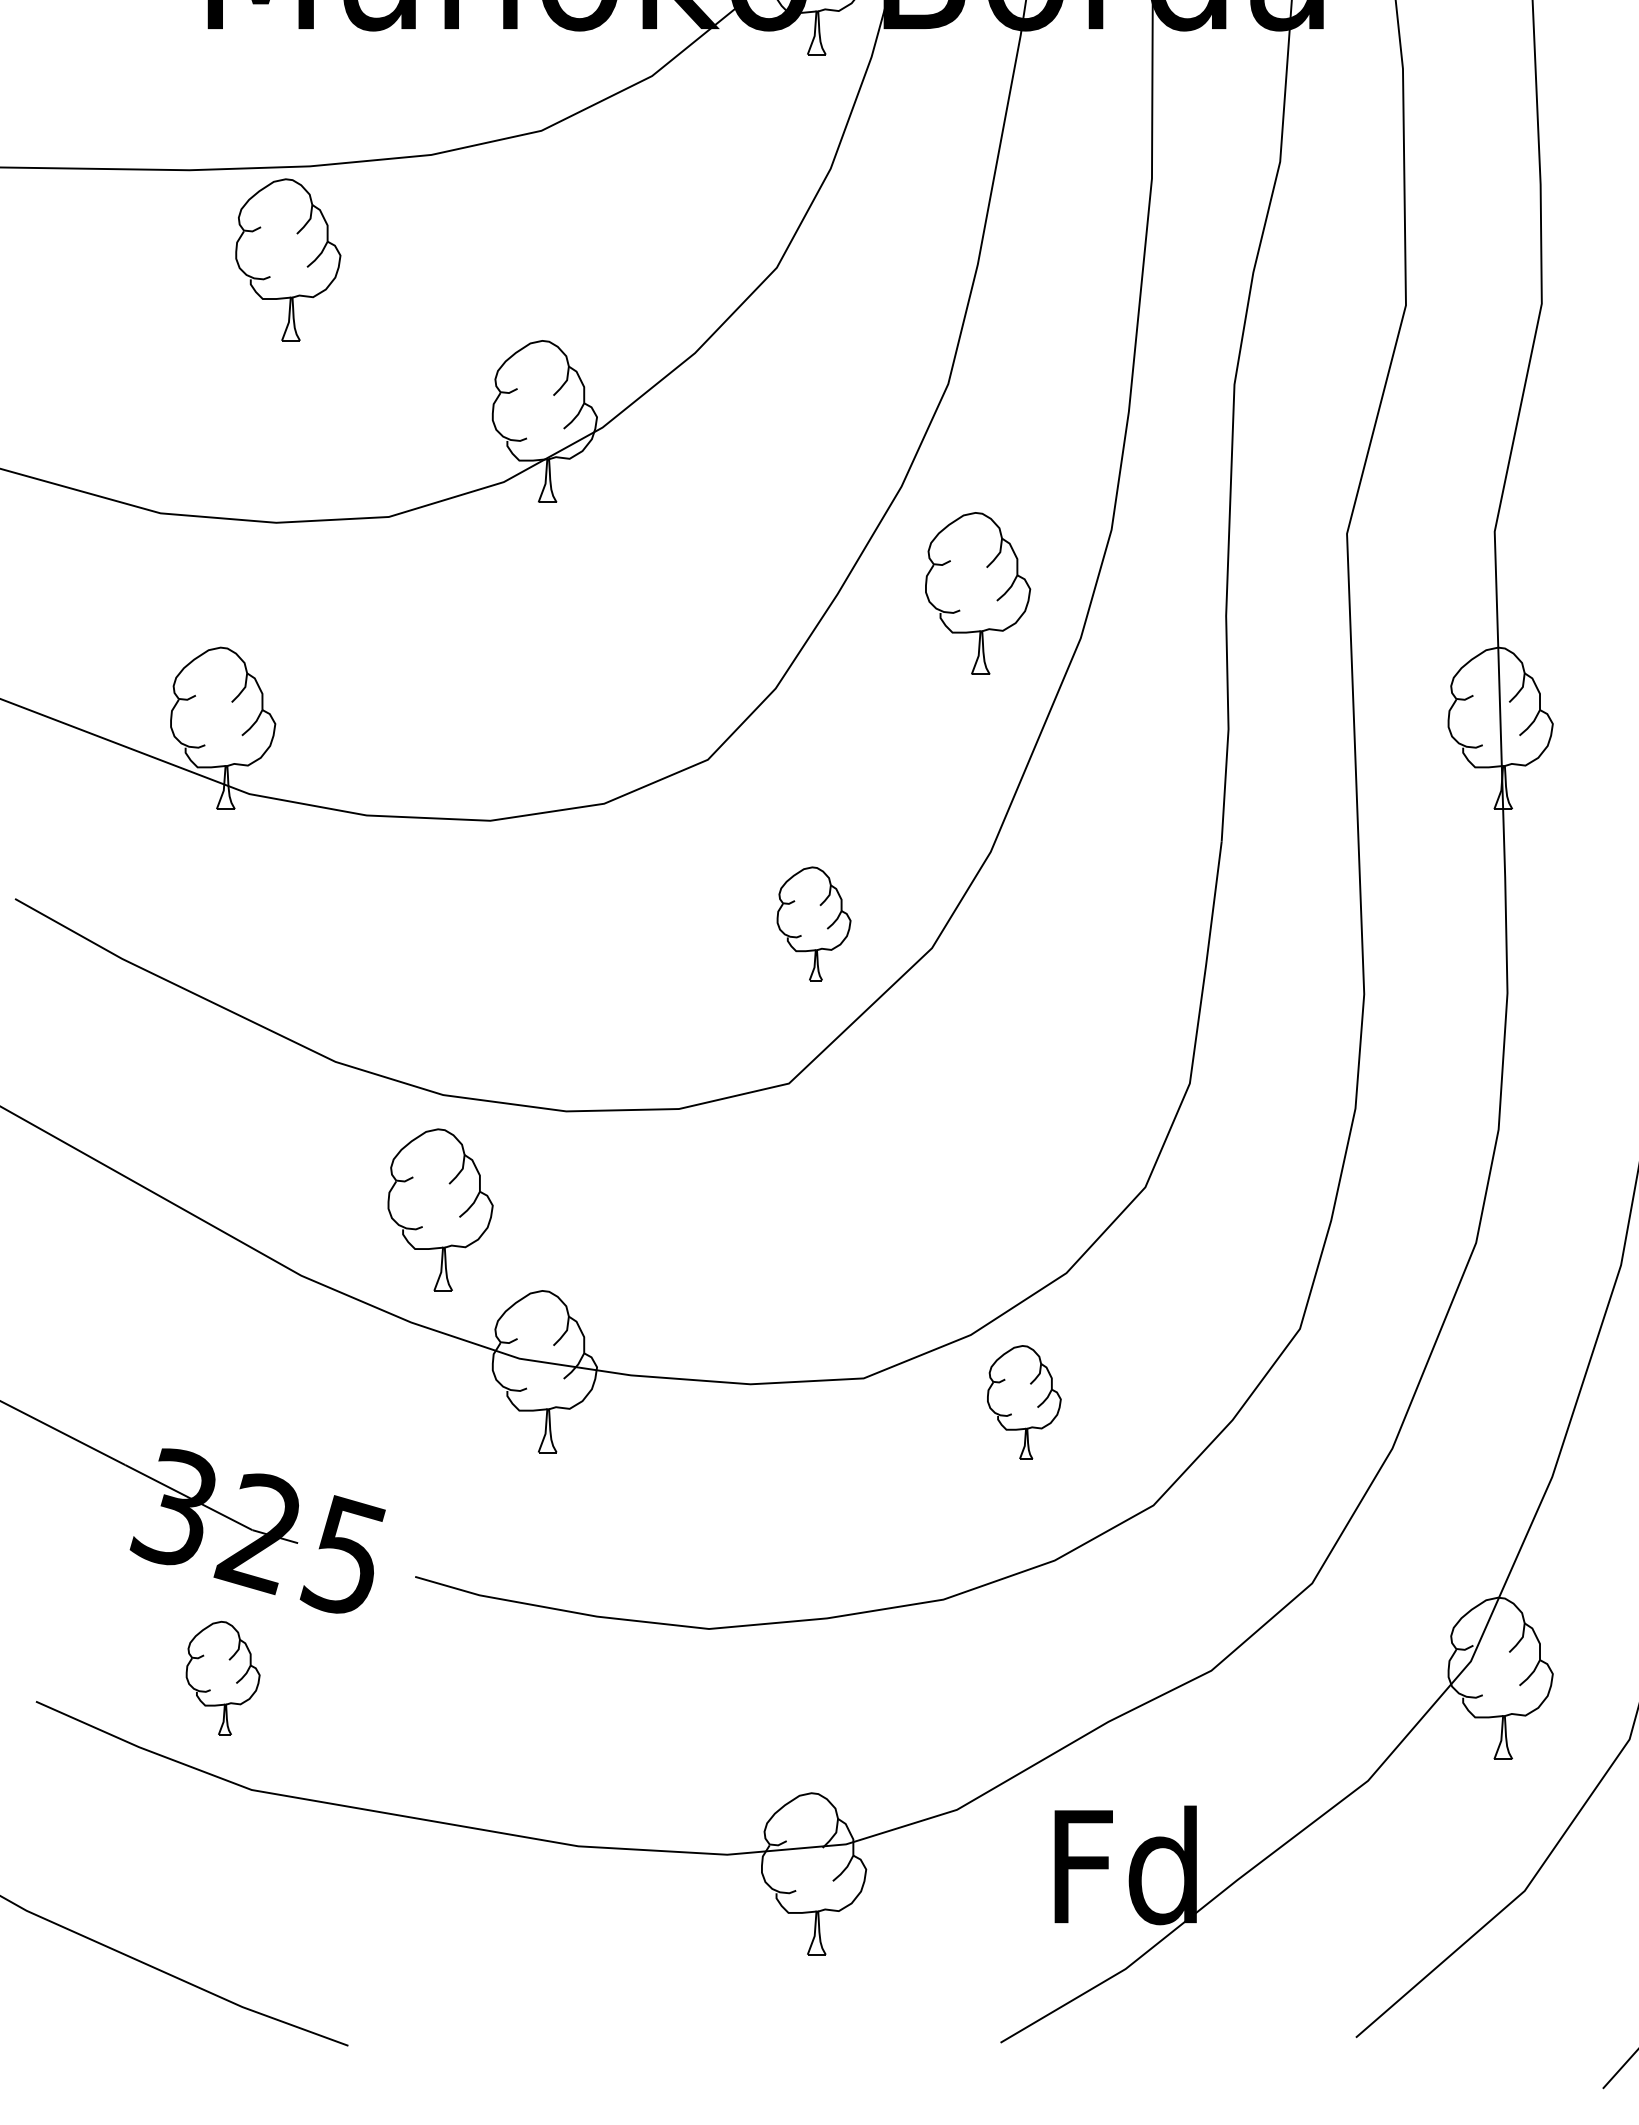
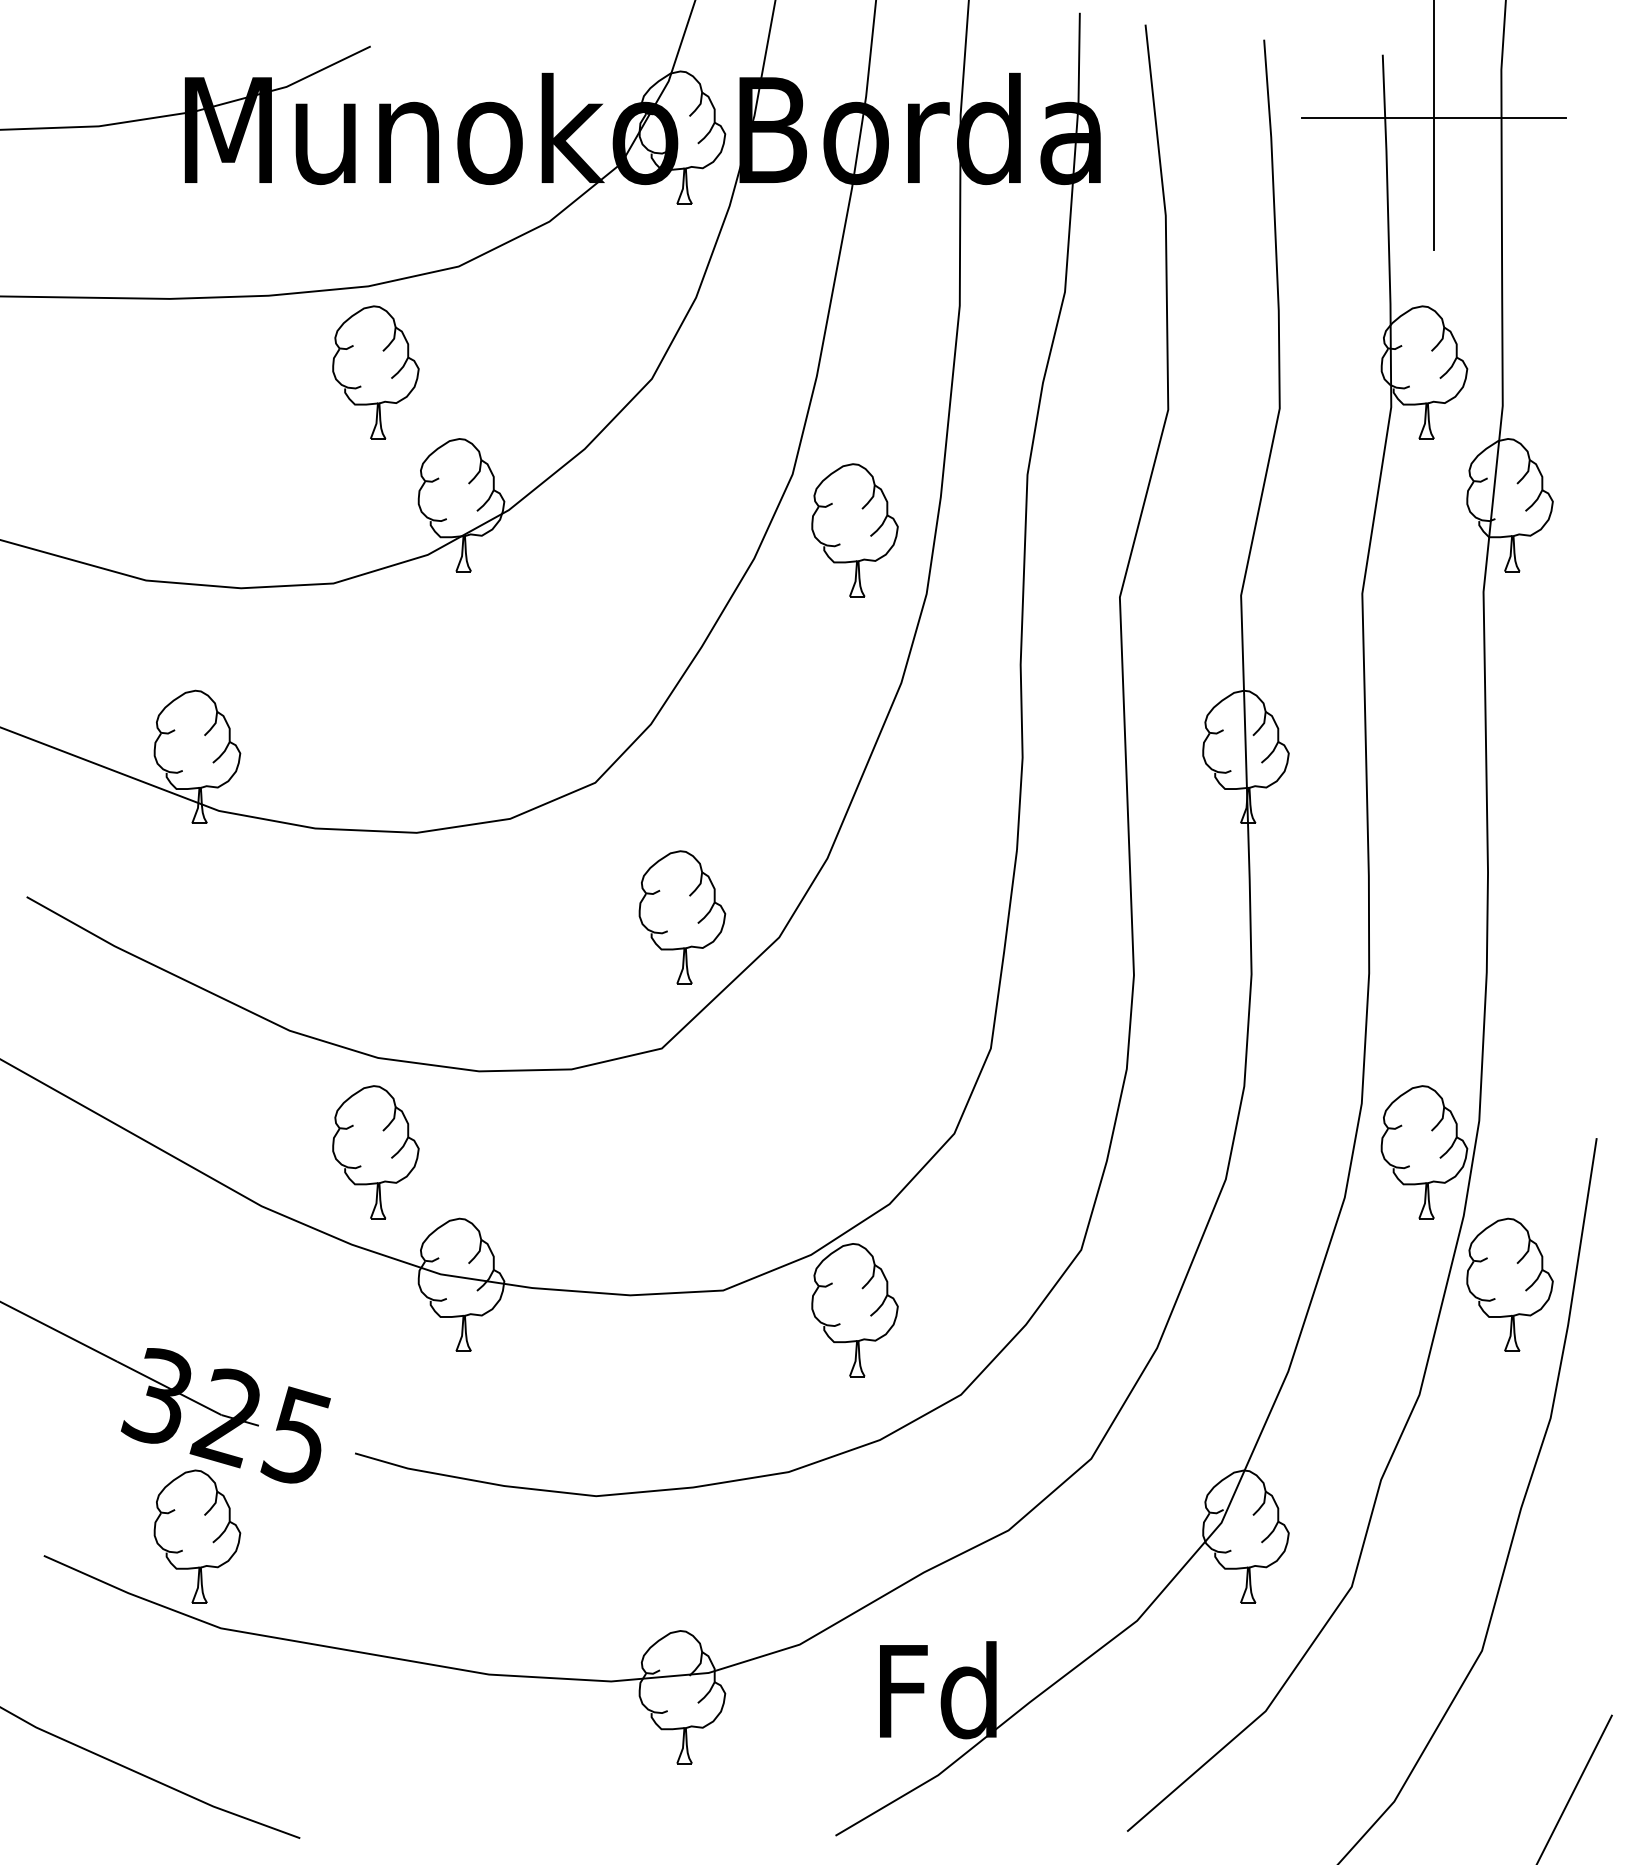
part: (287, 259) -> (375, 372), moved
part: (977, 593) -> (854, 530), moved
part: (814, 923) -> (682, 917), size x1.43
part: (1023, 1402) -> (854, 1310), size x1.43
part: (223, 1678) -> (197, 1536), size x1.43

